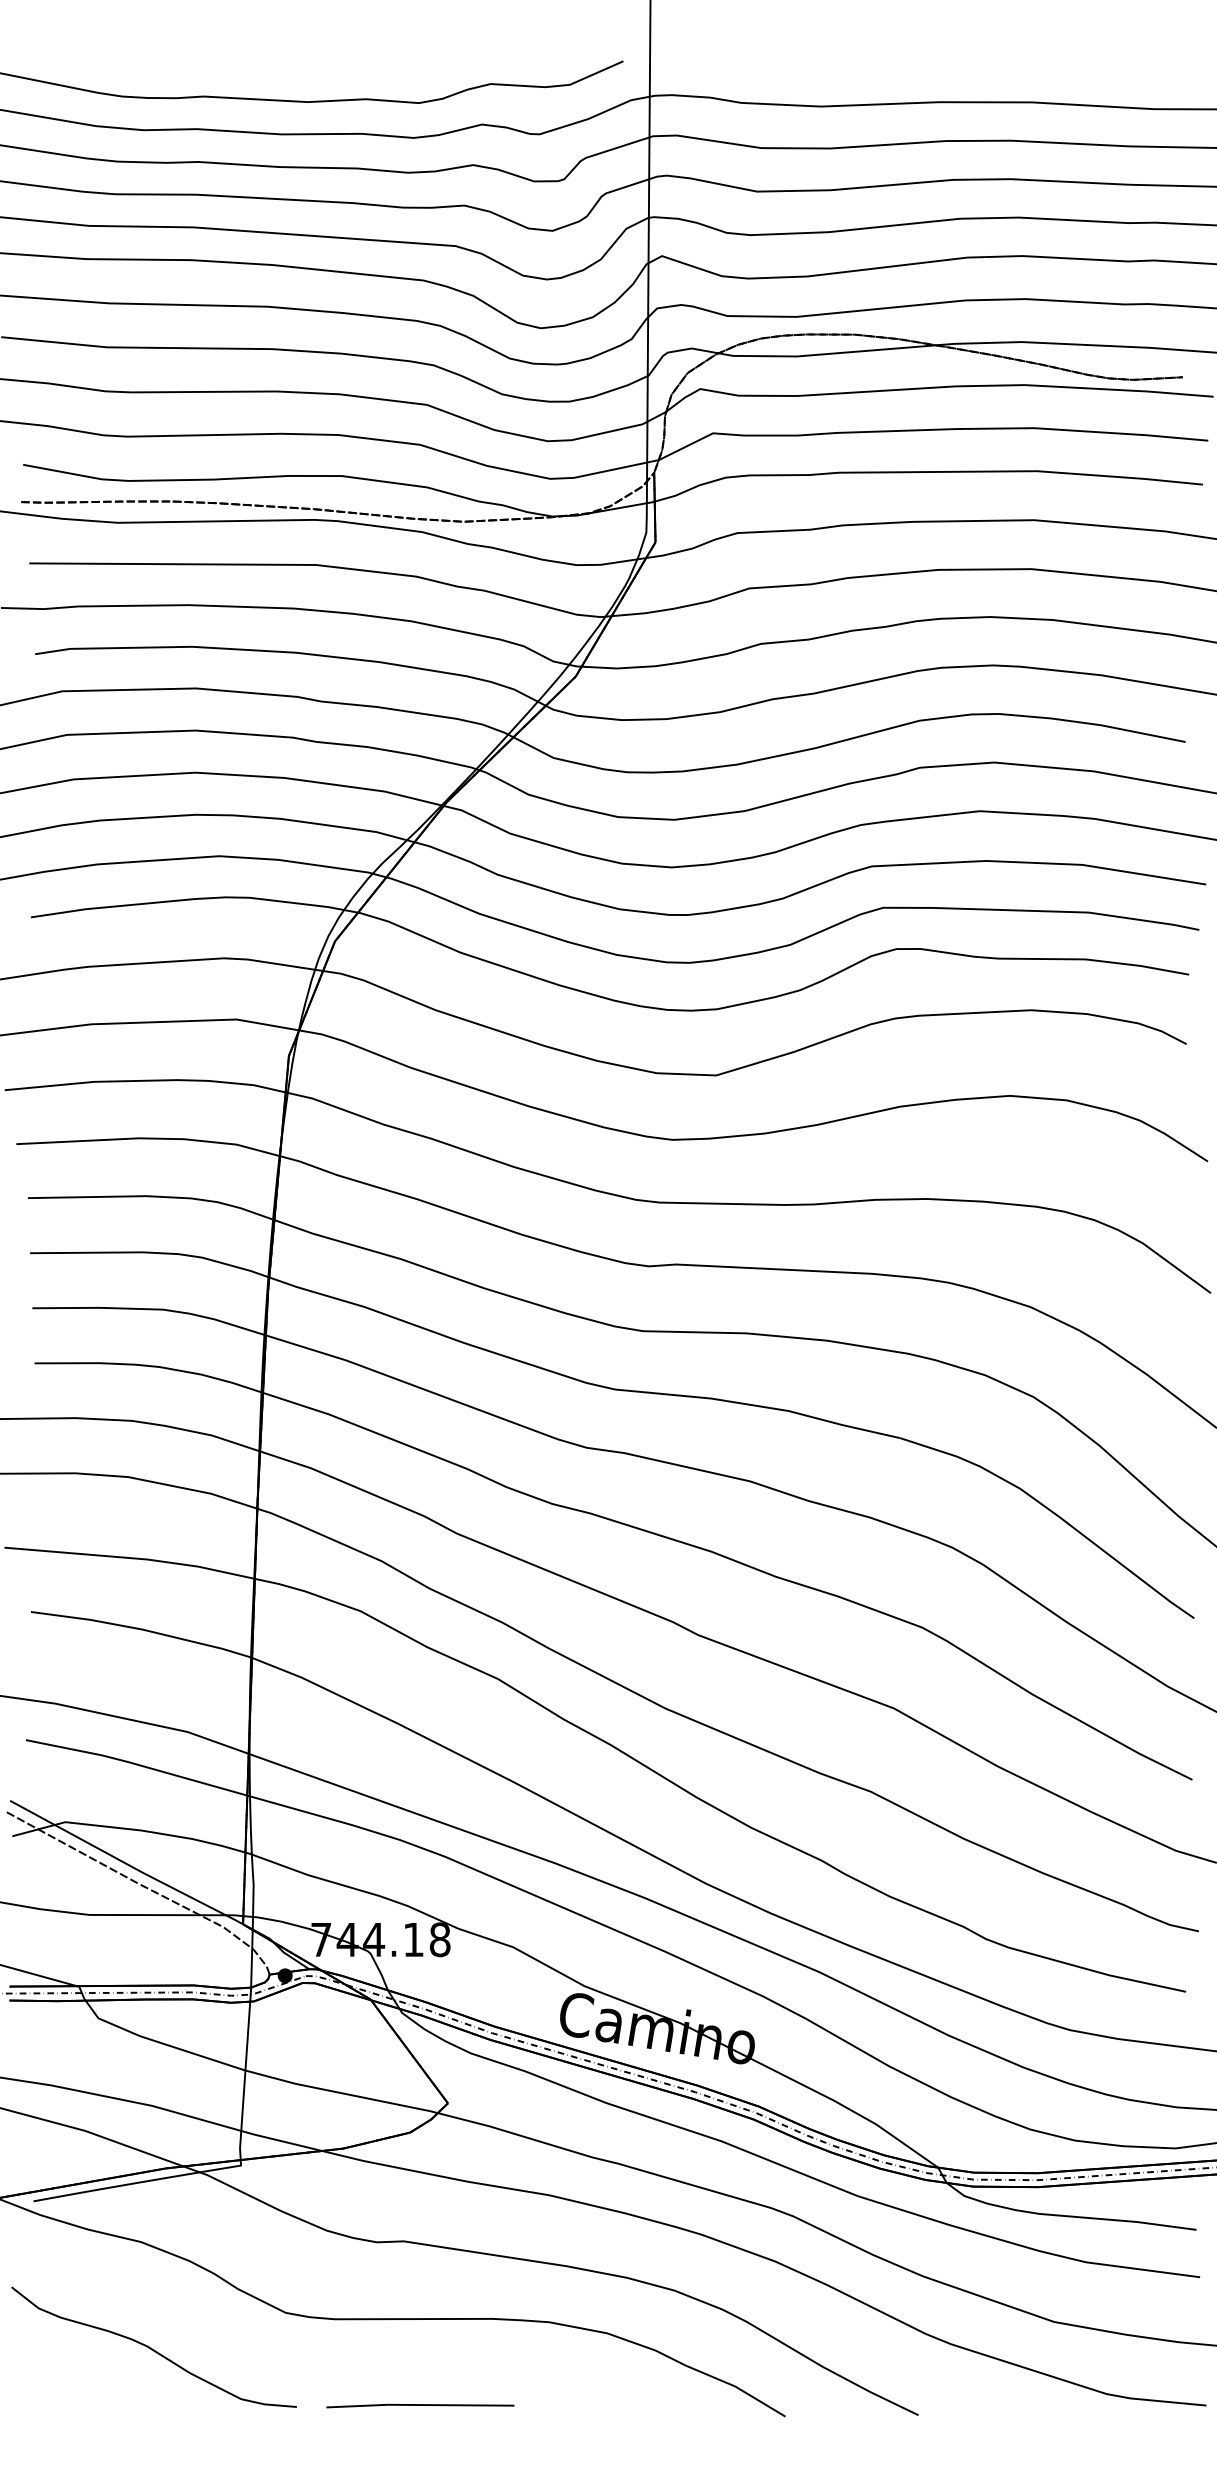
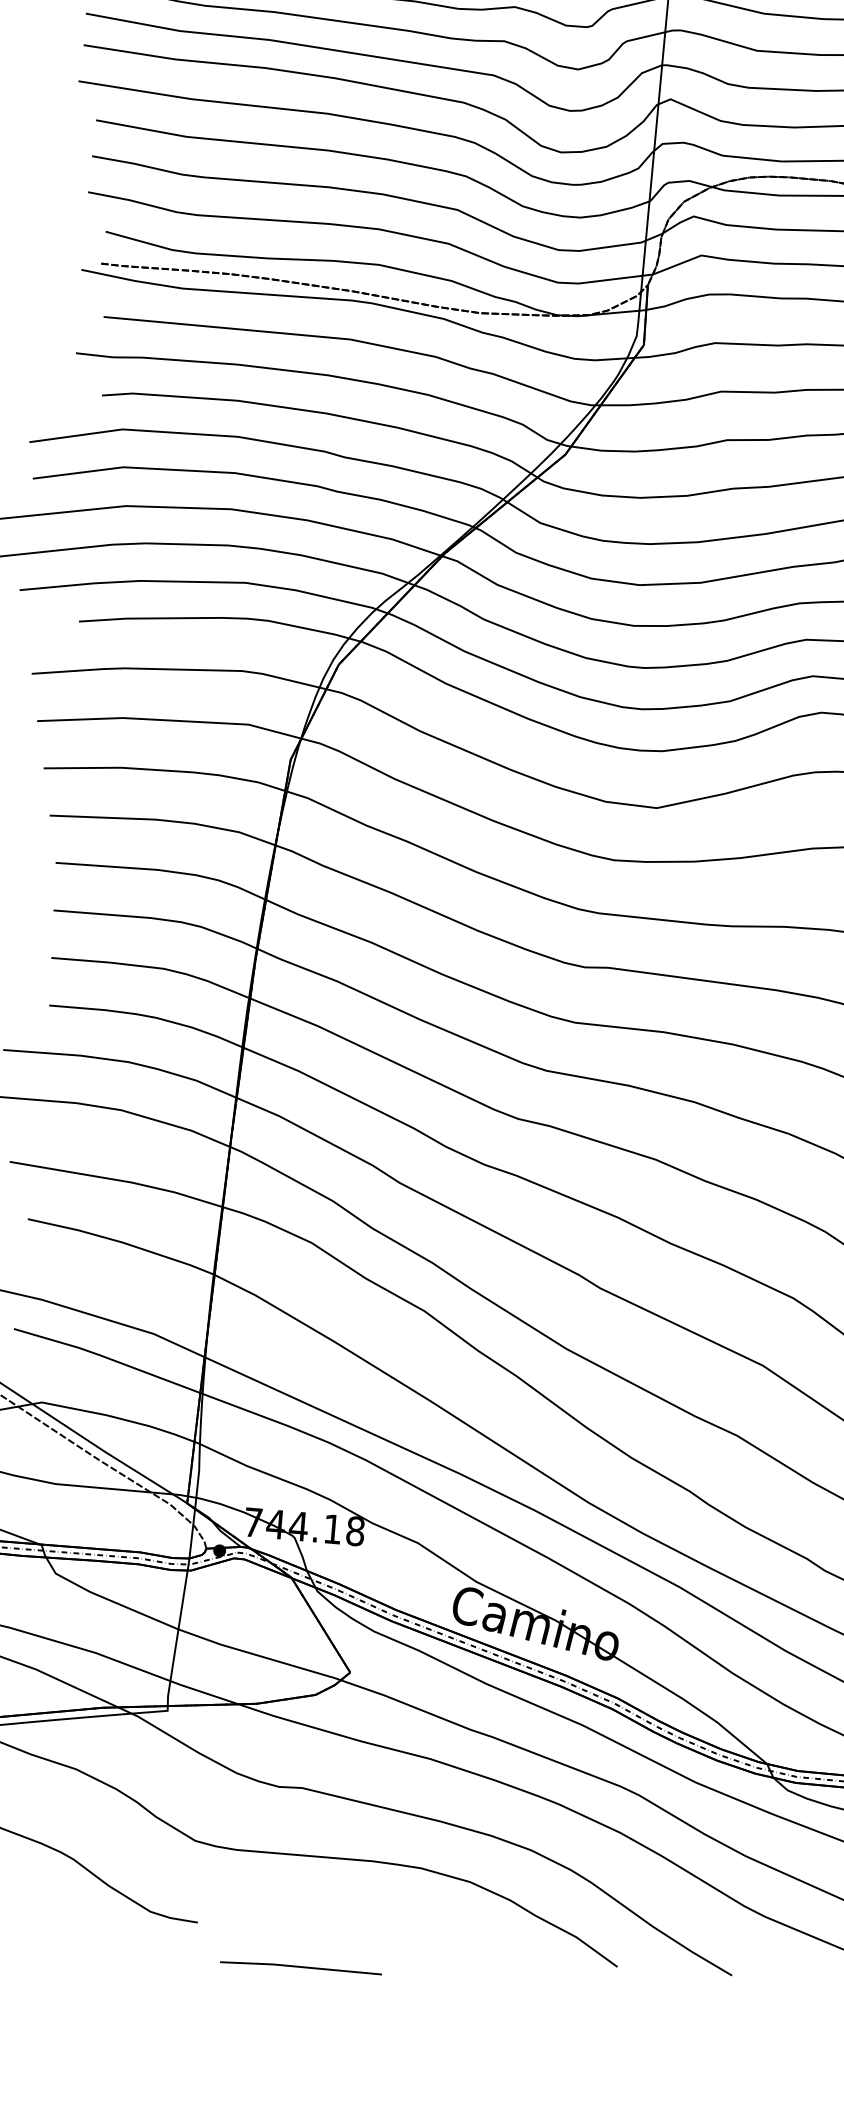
line: (420, 2405) -> (301, 1967), moved

